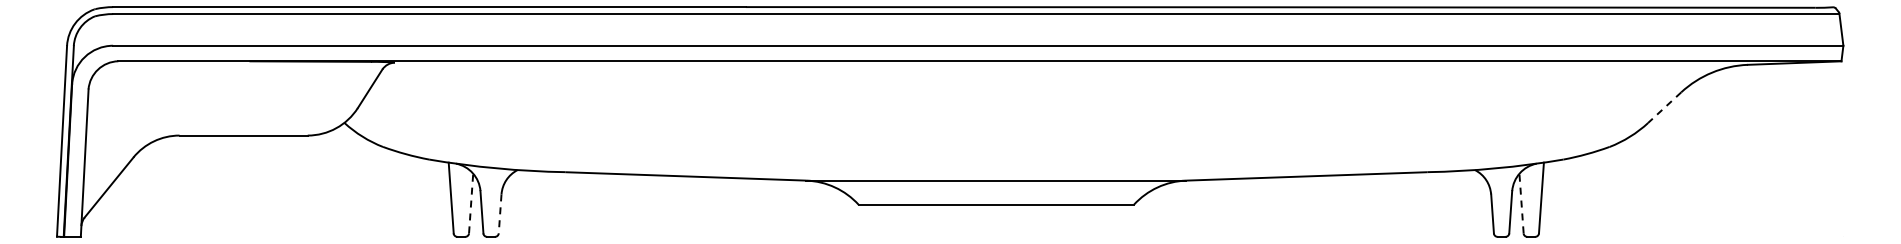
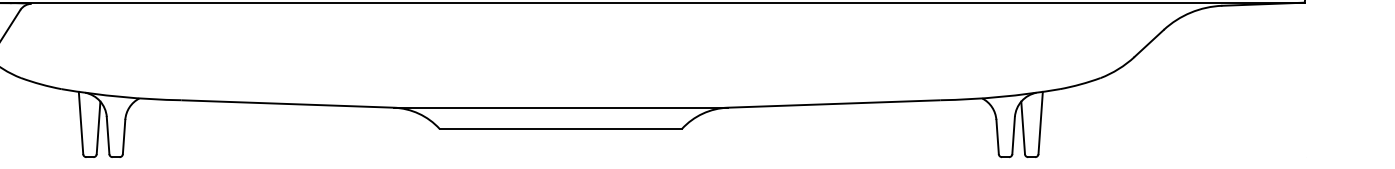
line: (1664, 107) -> (1148, 43), dashed -> solid
line: (471, 203) -> (98, 127), dashed -> solid
line: (1521, 203) -> (1023, 127), dashed -> solid
line: (500, 213) -> (124, 136), dashed -> solid

